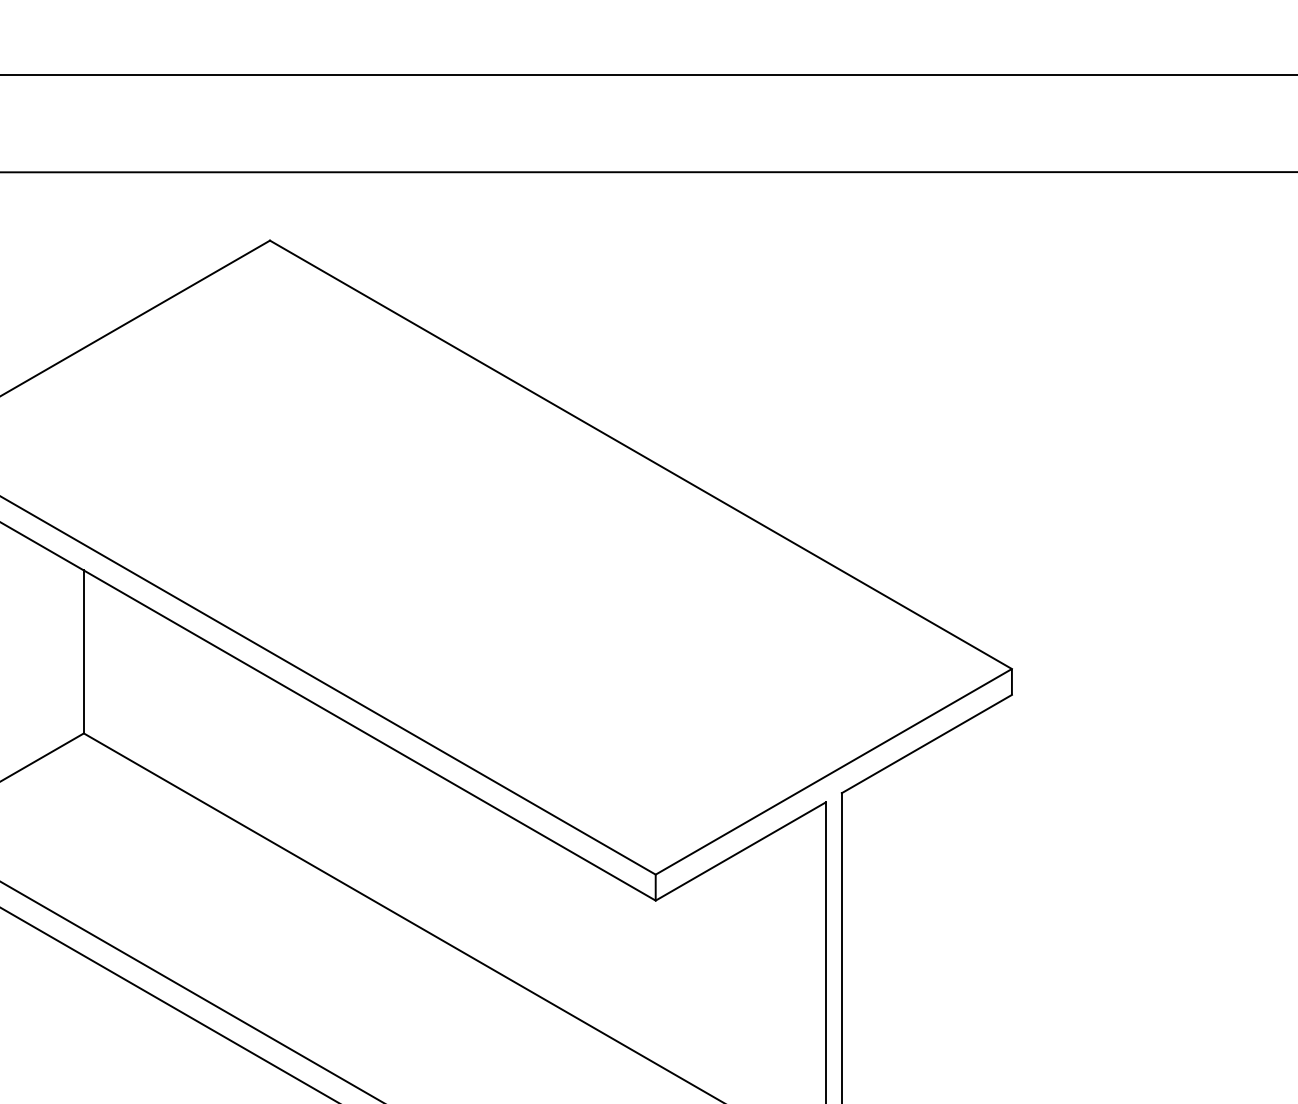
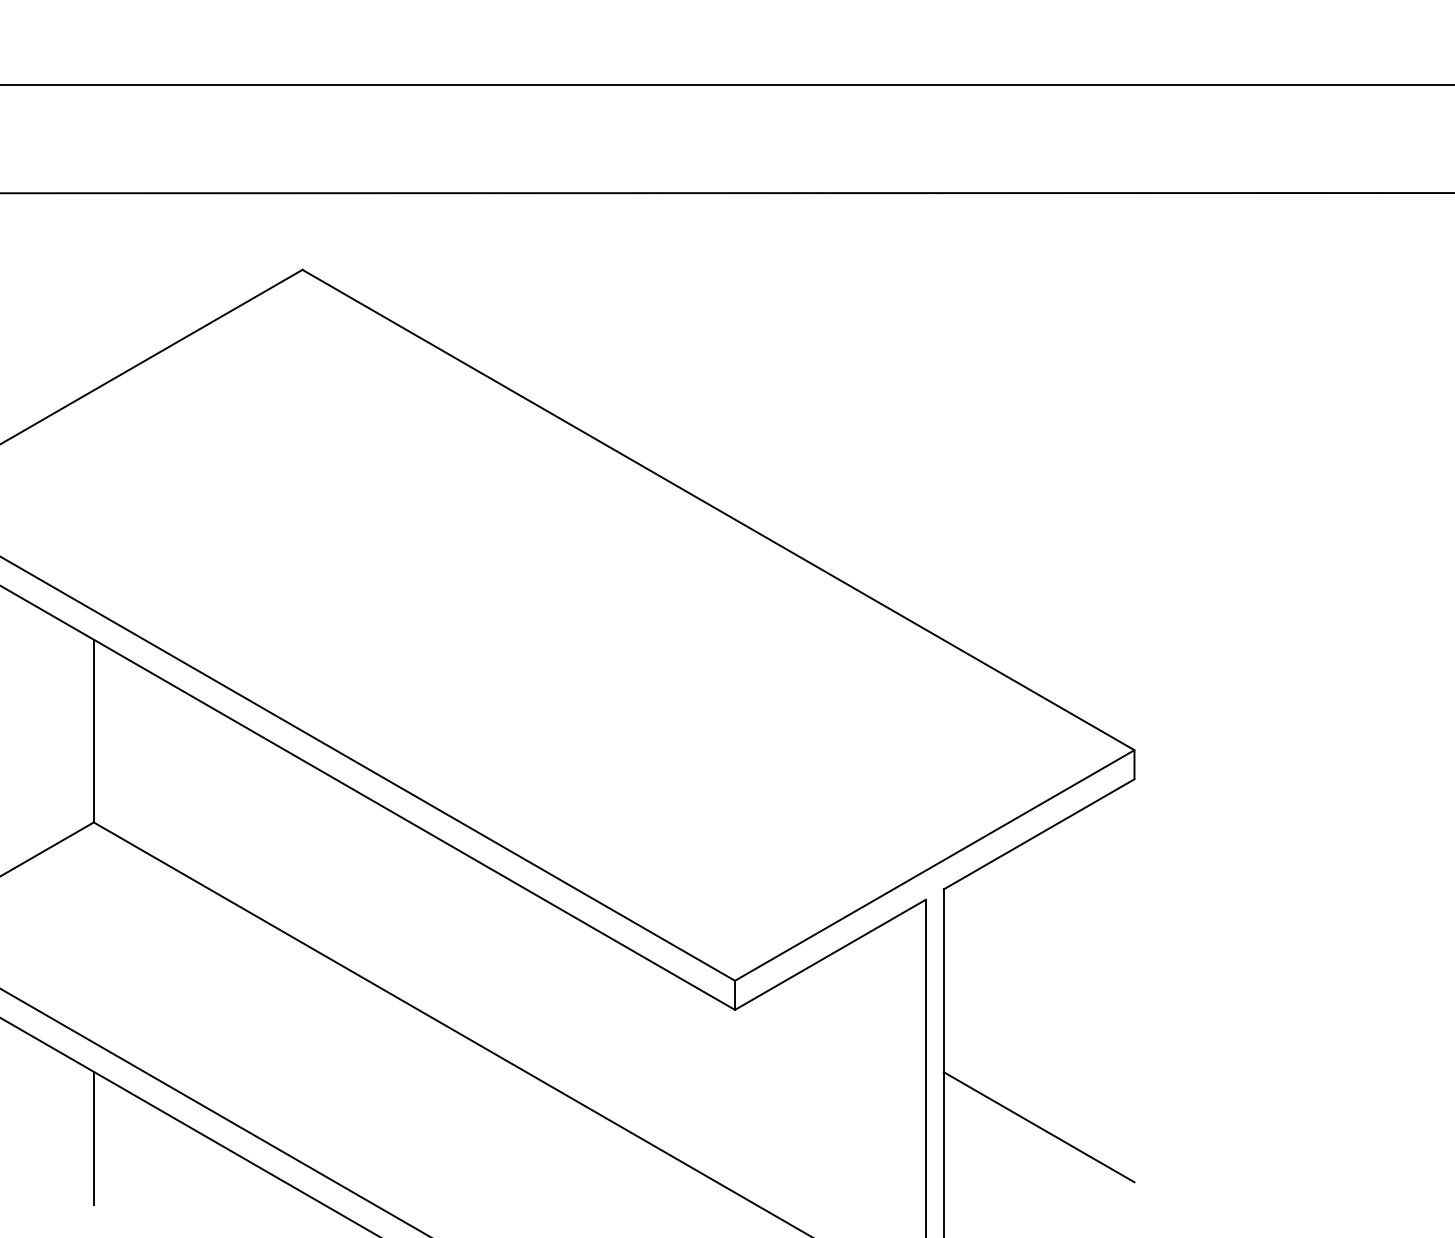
line: (926, 1005) -> (1038, 1127), added
line: (83, 1014) -> (93, 1137), added

